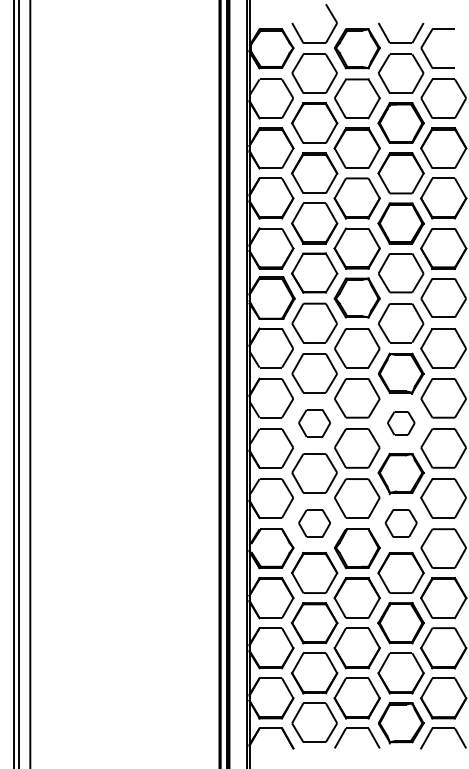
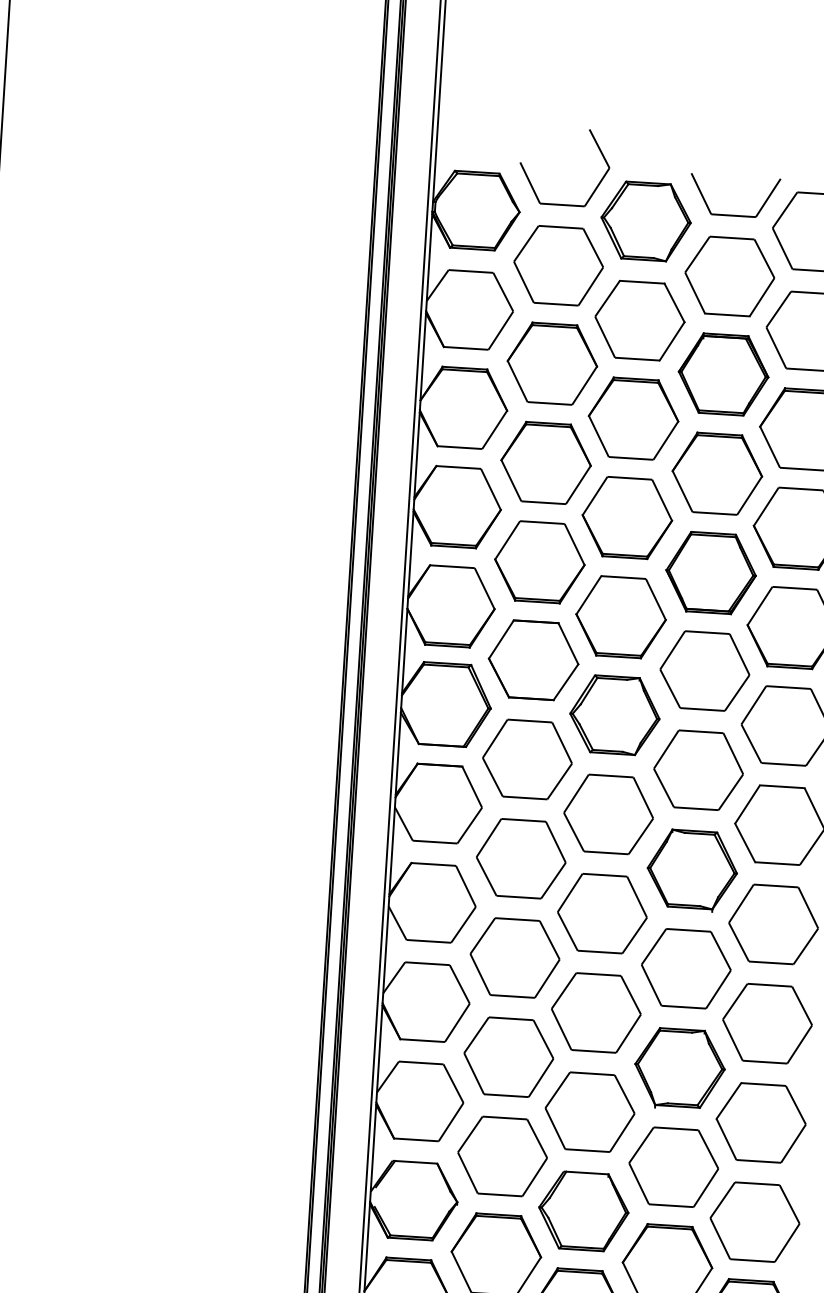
part: (314, 423) -> (514, 958), size x1.43
part: (401, 423) -> (686, 969), size x1.67
part: (314, 523) -> (502, 1156), size x1.43
part: (401, 523) -> (674, 1167), size x1.43

